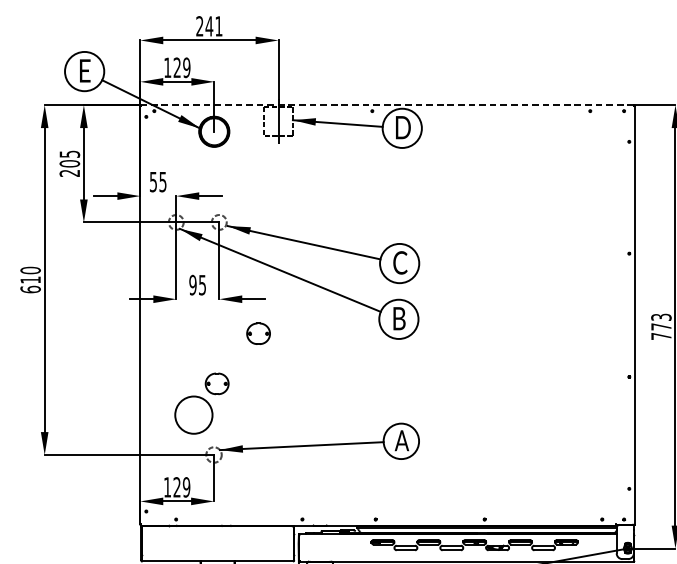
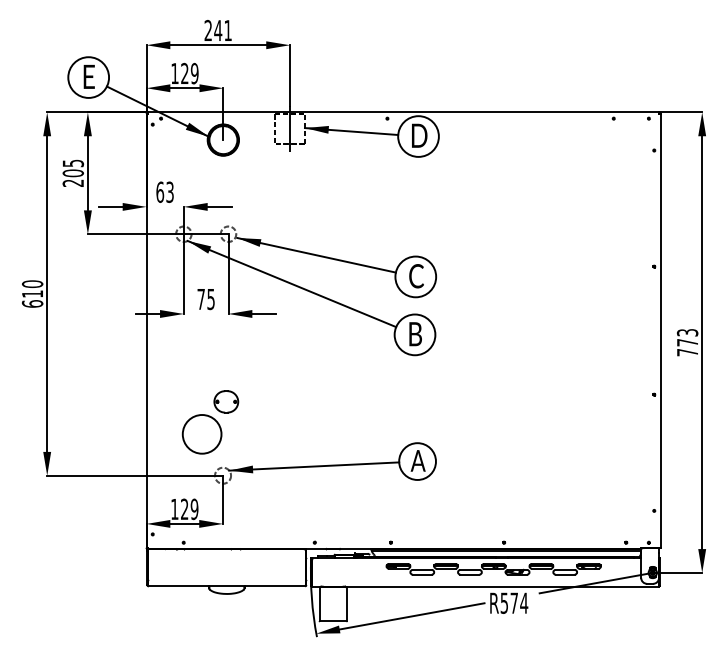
line: (387, 105) -> (403, 112), dashed -> solid
text: (157, 181) -> (164, 191), 55 -> 63
text: (193, 285) -> (201, 299), 95 -> 75
part: (258, 333) -> (269, 349), removed

